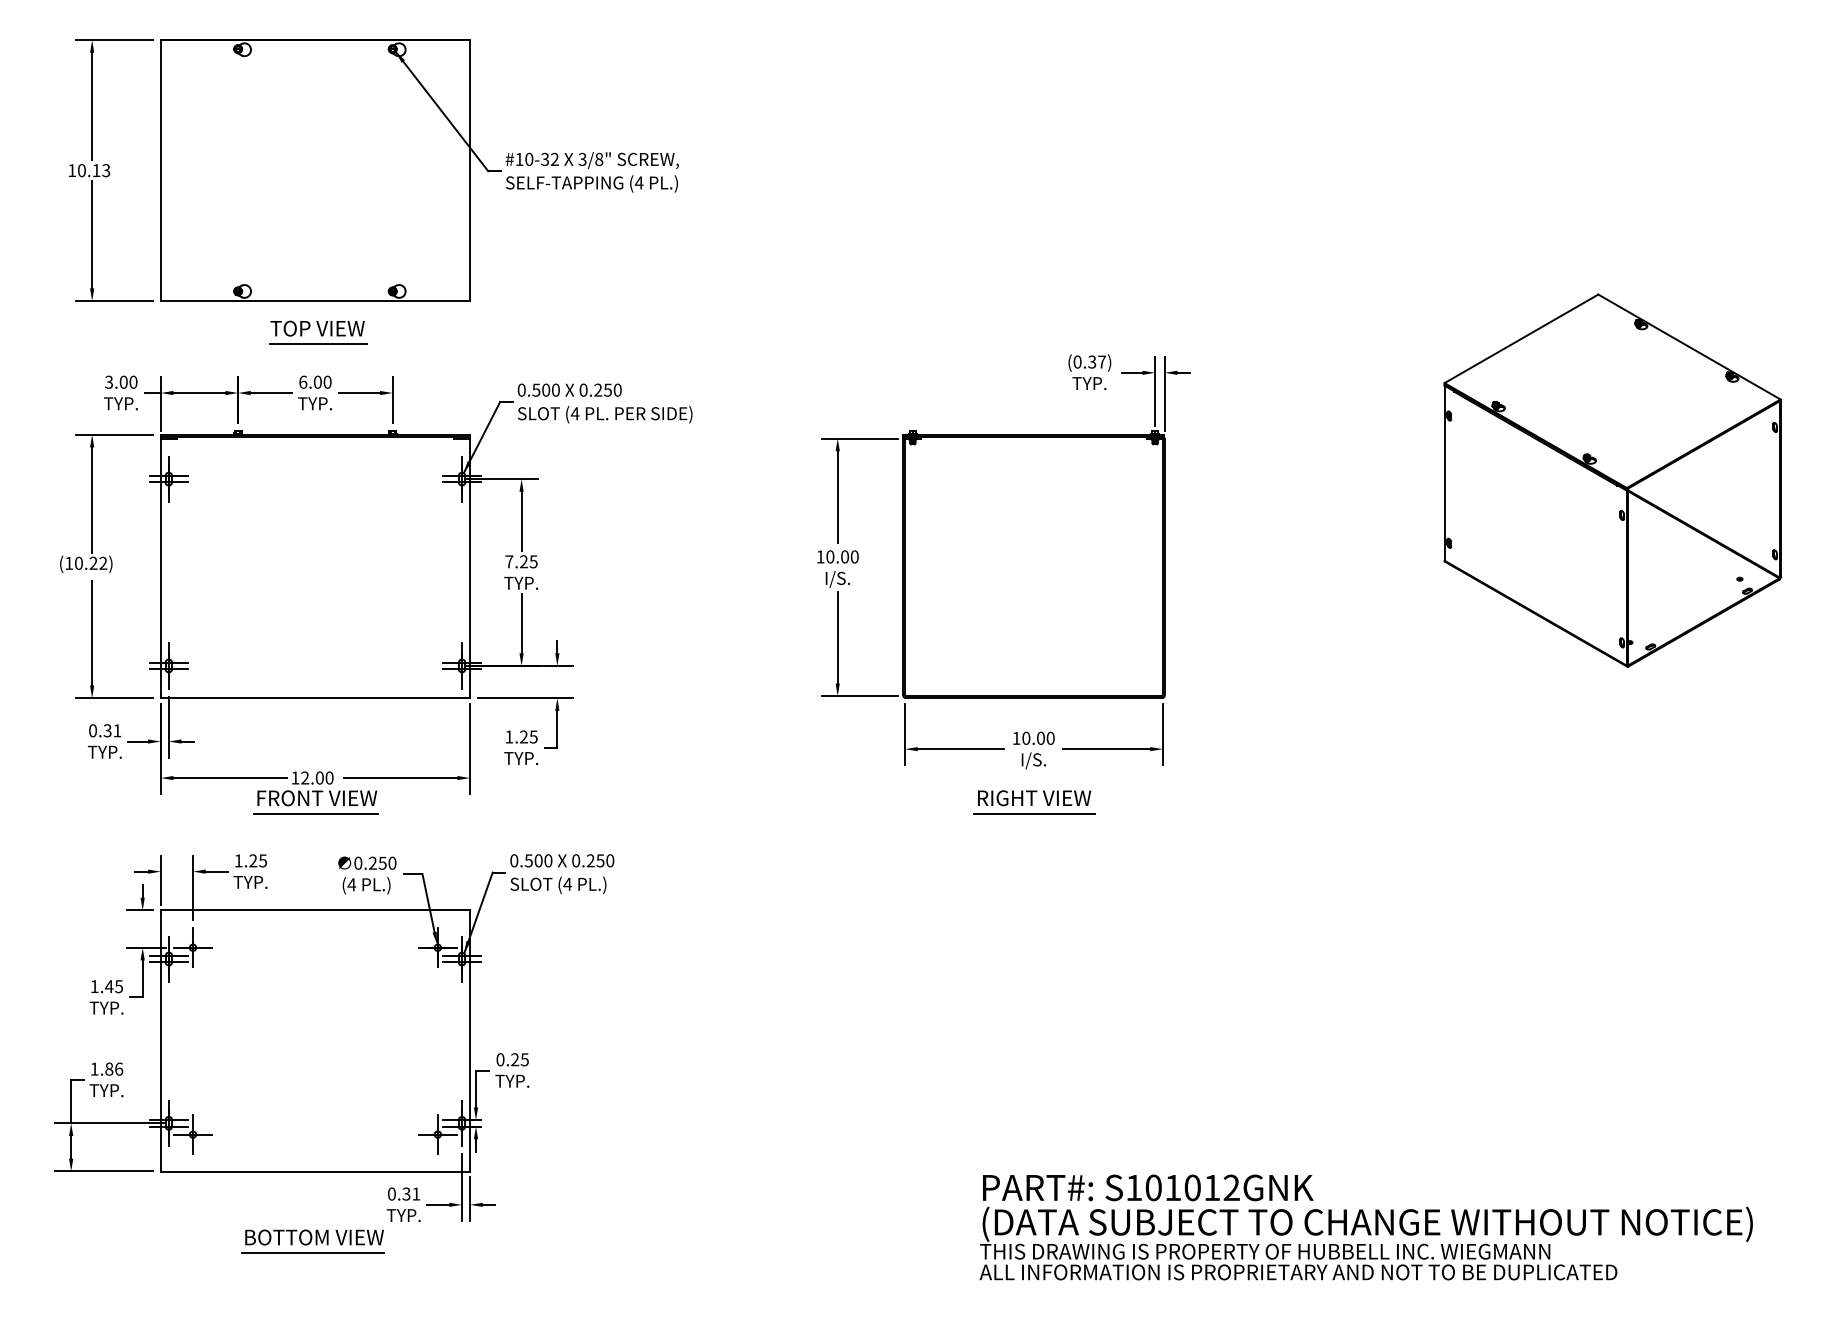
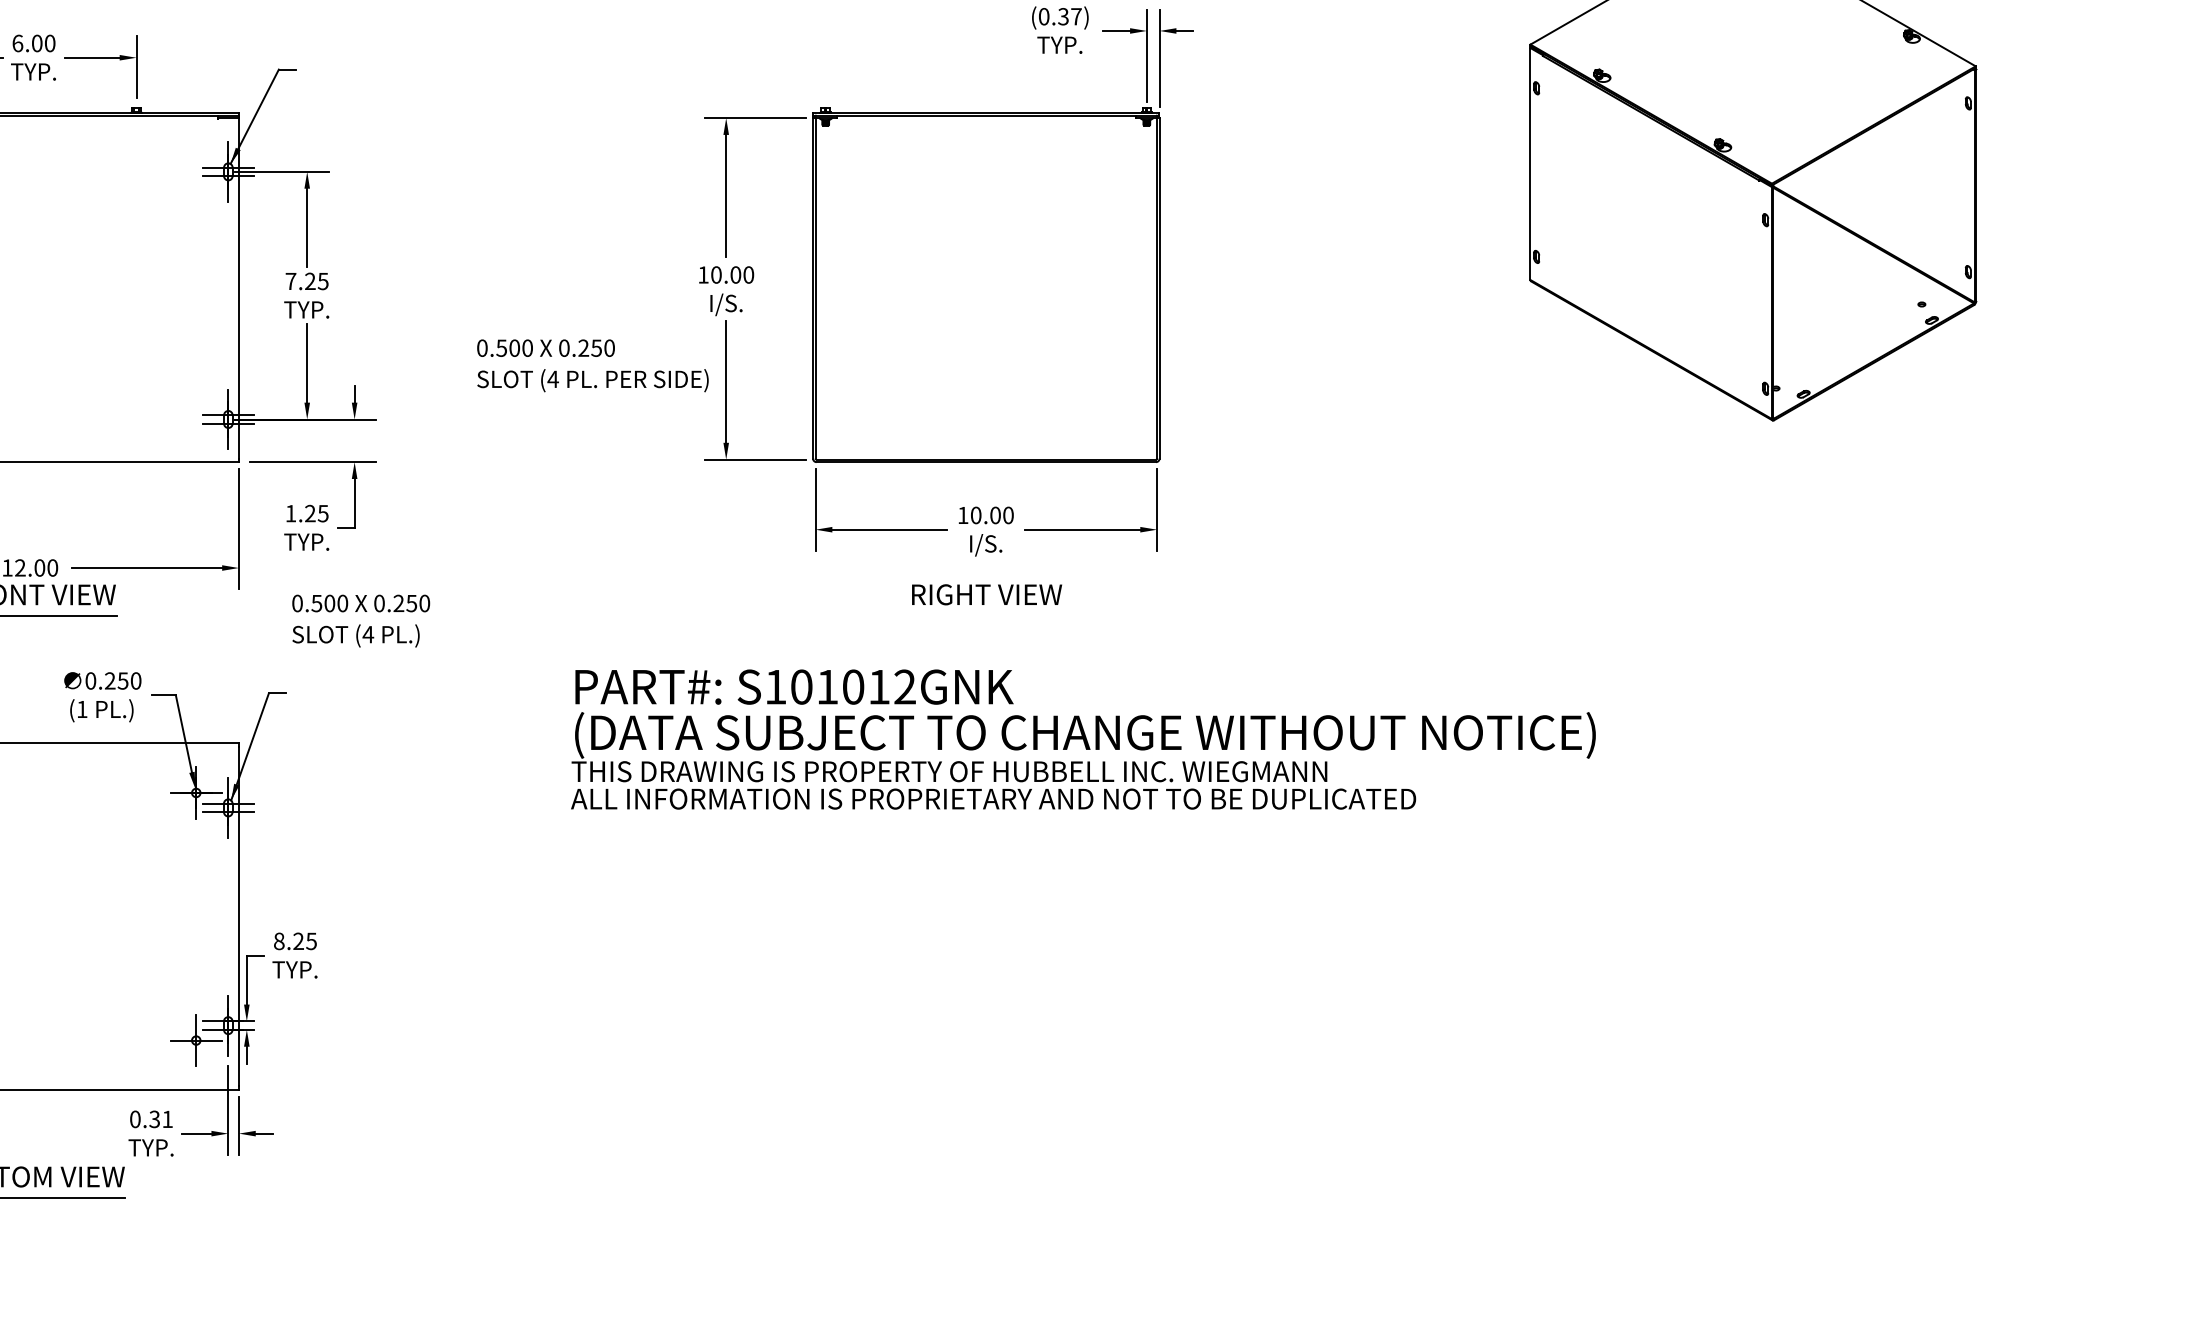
text: (604, 403) -> (592, 365), moved
line: (1034, 814) -> (986, 616), removed
text: (562, 873) -> (361, 620), moved
text: (351, 884) -> (81, 709), (4 -> (1
text: (500, 1059) -> (279, 941), 0.25 -> 8.25
text: (1365, 1227) -> (1082, 739), moved

